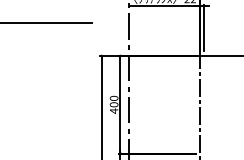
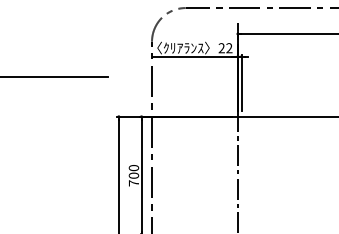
text: (113, 111) -> (133, 183), 400 -> 700

